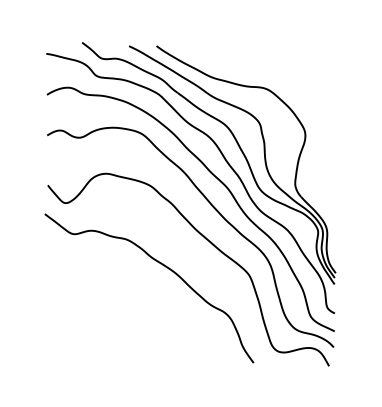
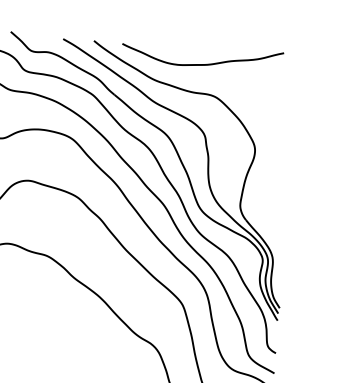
curve: (253, 60) -> (201, 63), added

